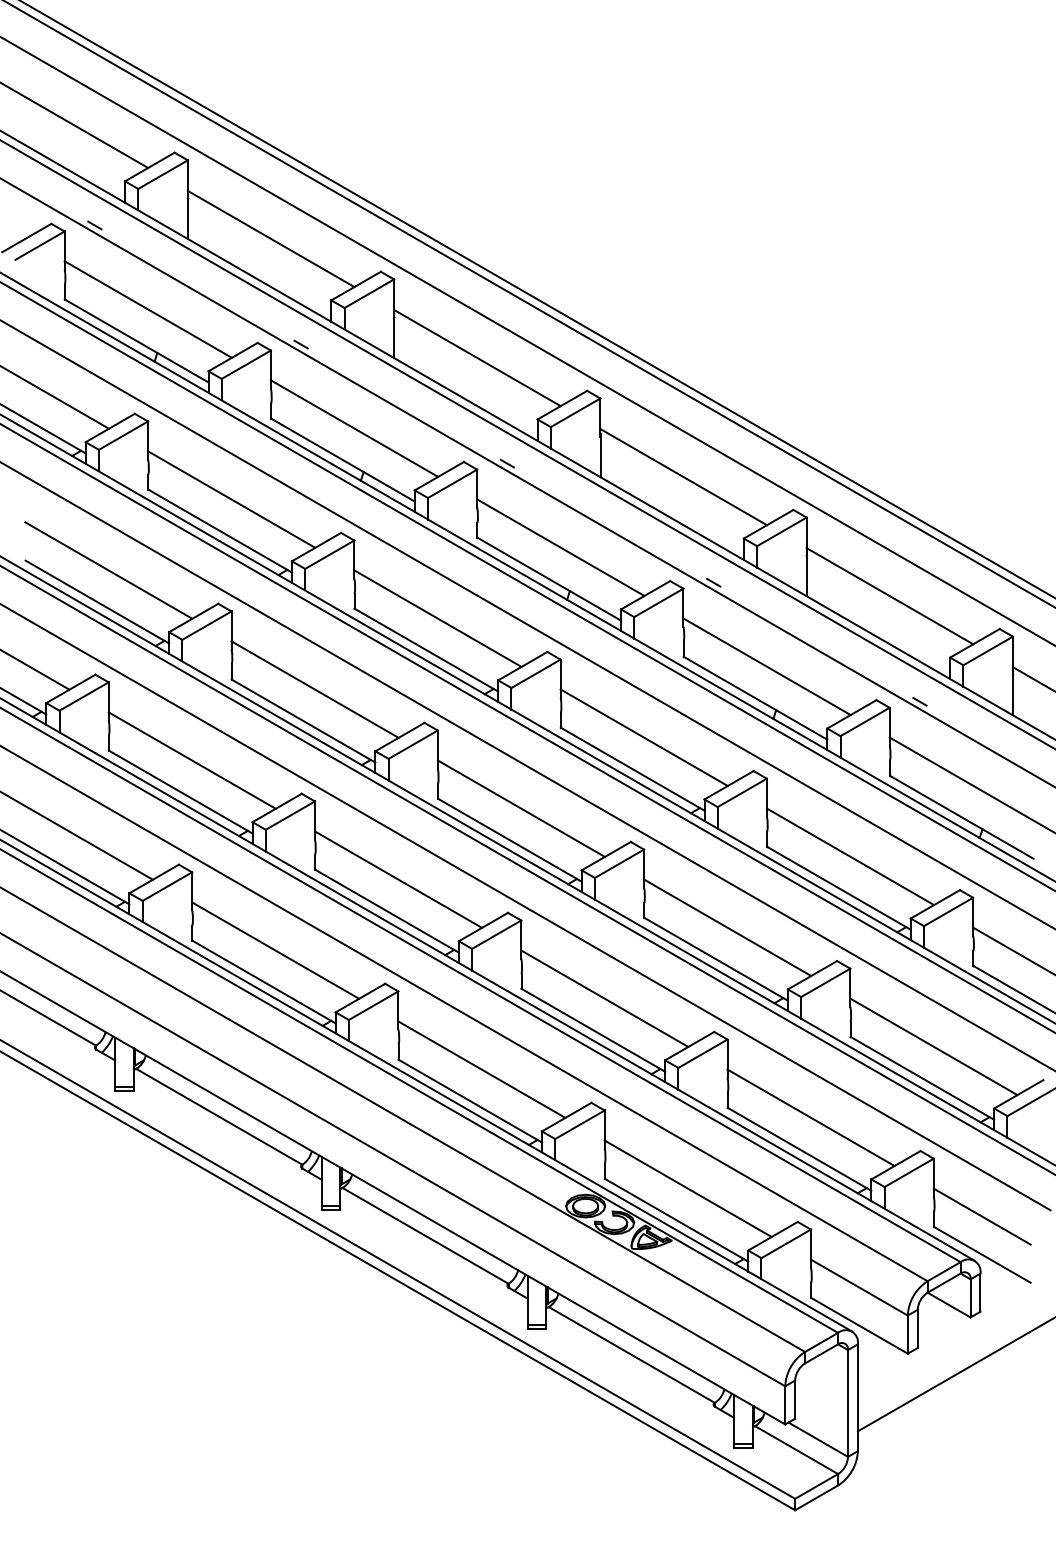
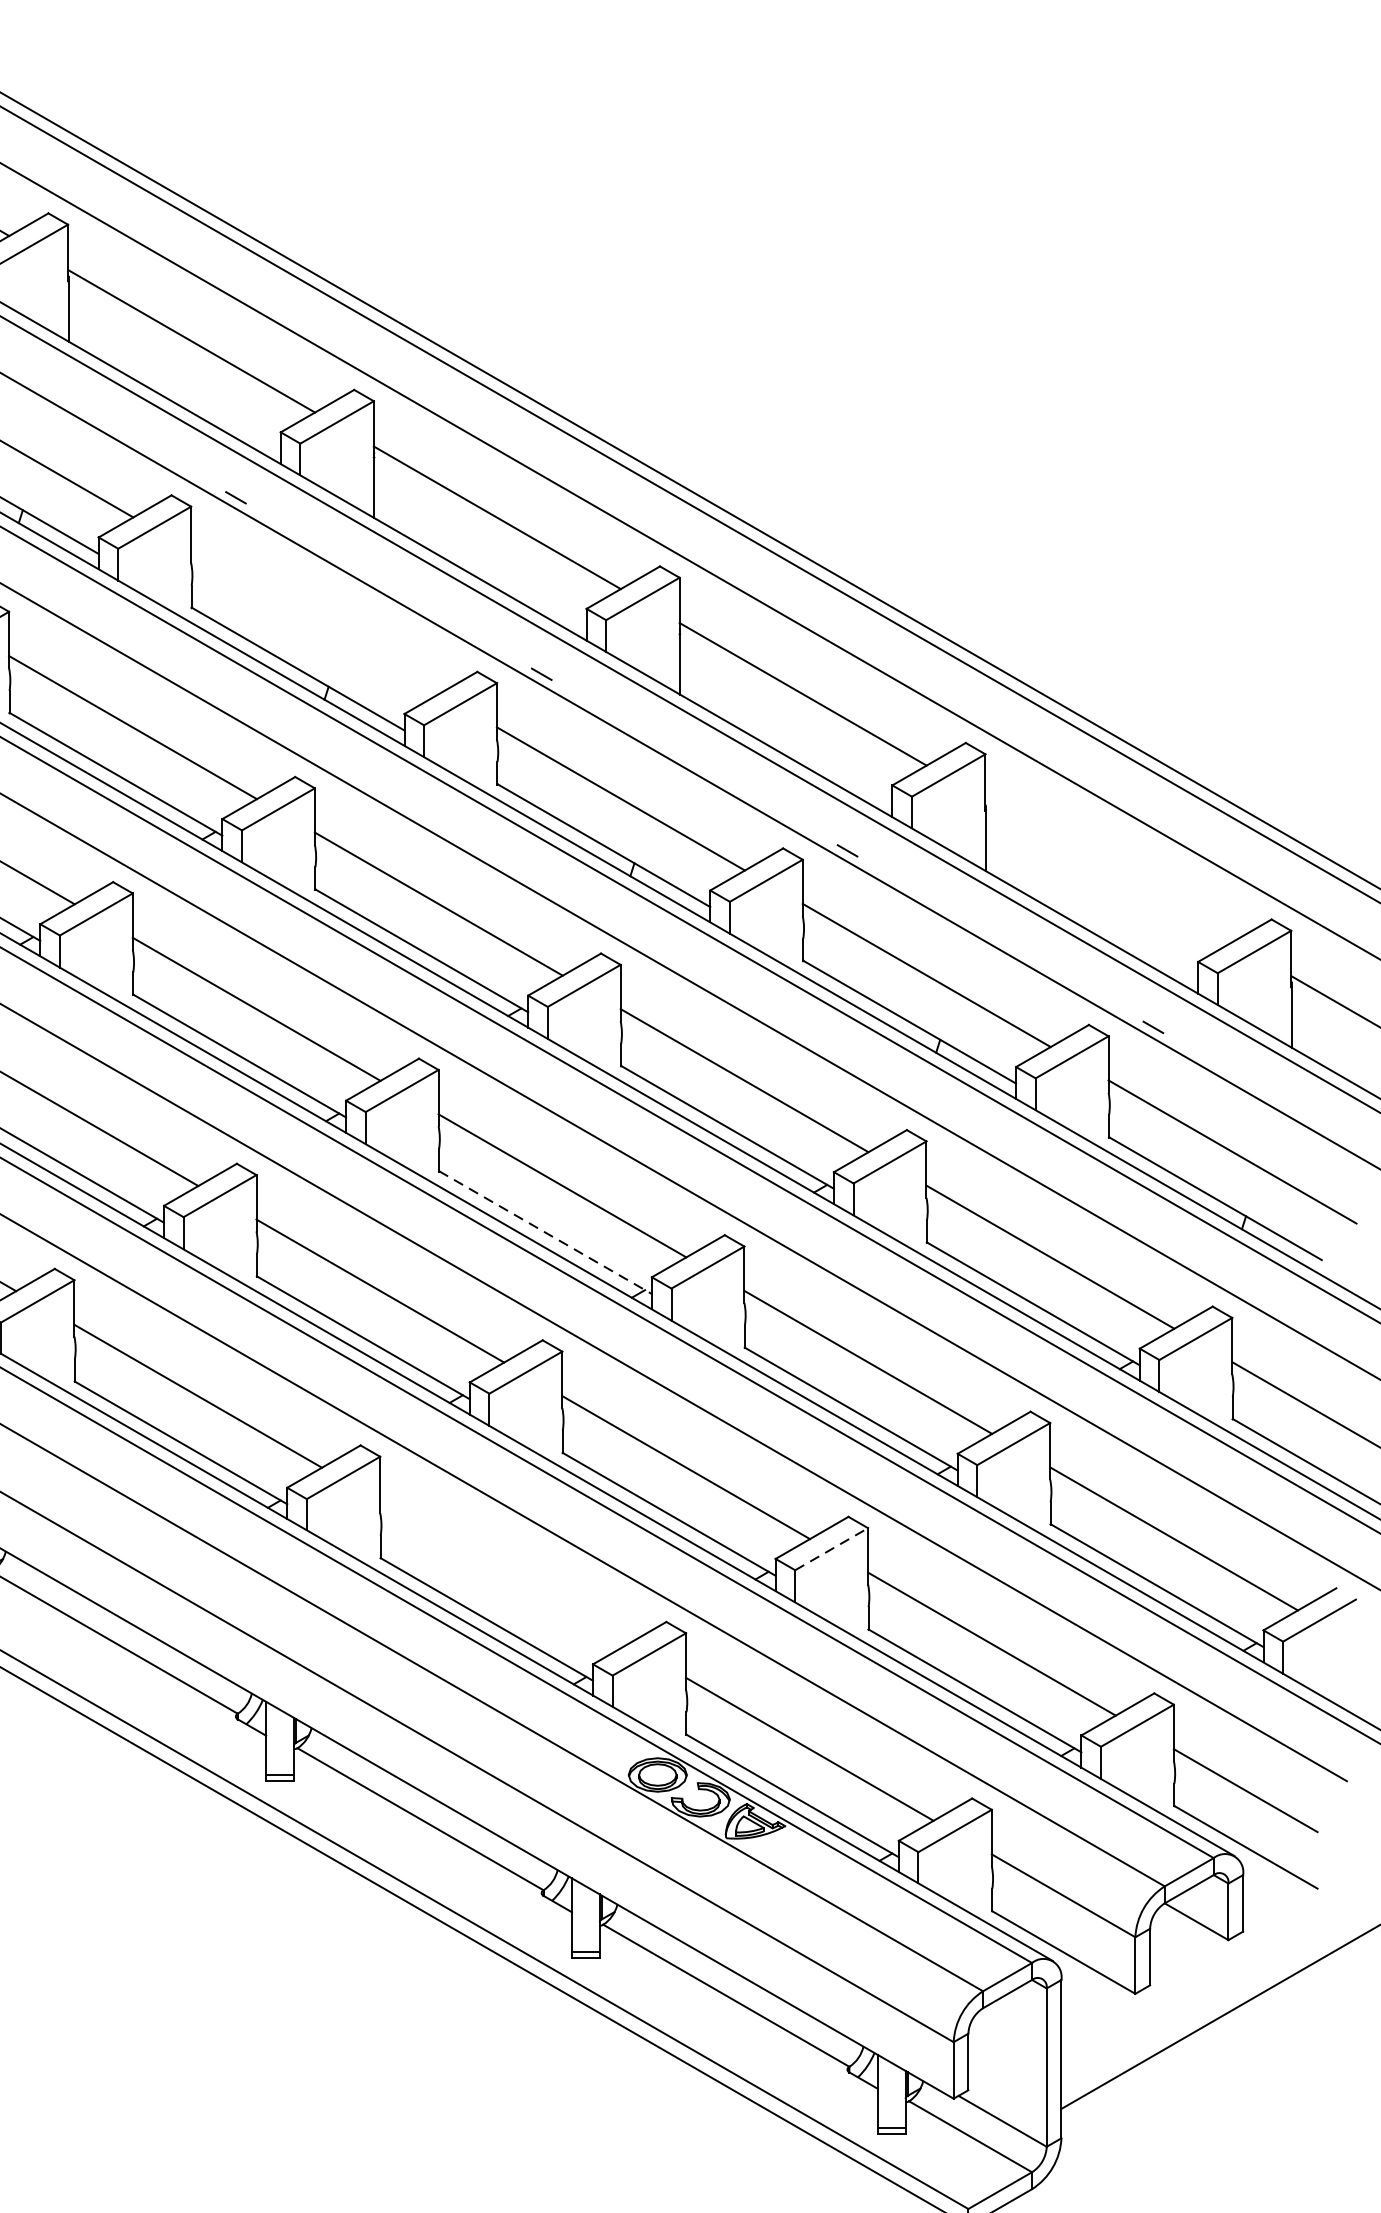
line: (354, 428) -> (315, 622), removed
line: (889, 596) -> (1108, 871), removed
line: (509, 840) -> (544, 1233), solid -> dashed
line: (703, 1053) -> (832, 1548), solid -> dashed
line: (481, 1069) -> (503, 1572), removed

